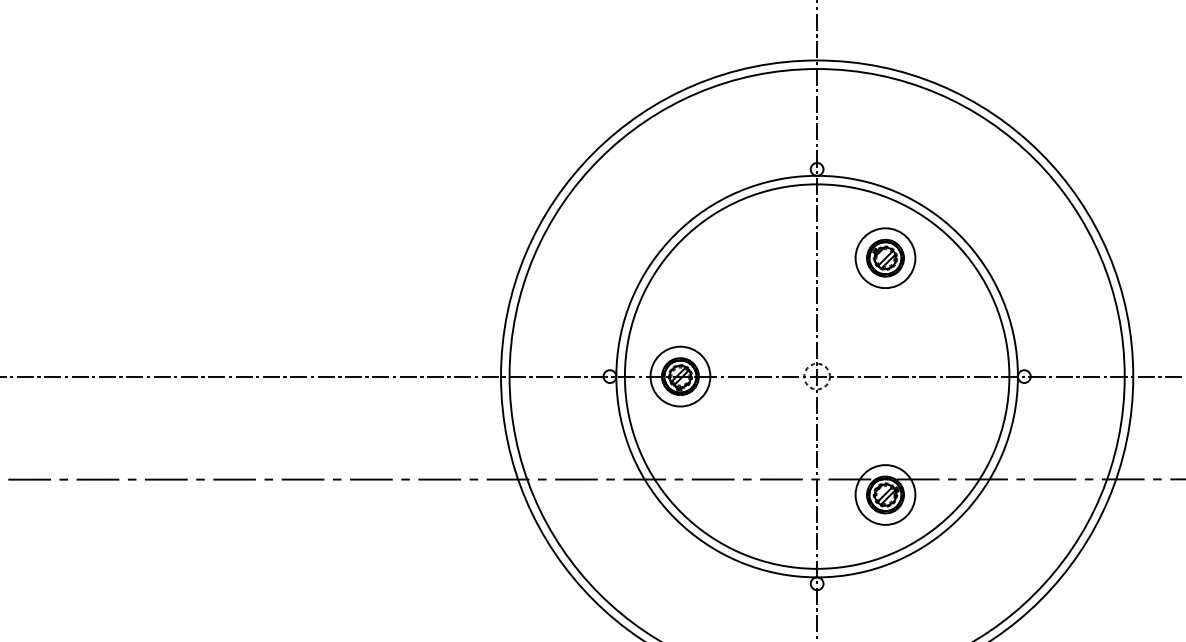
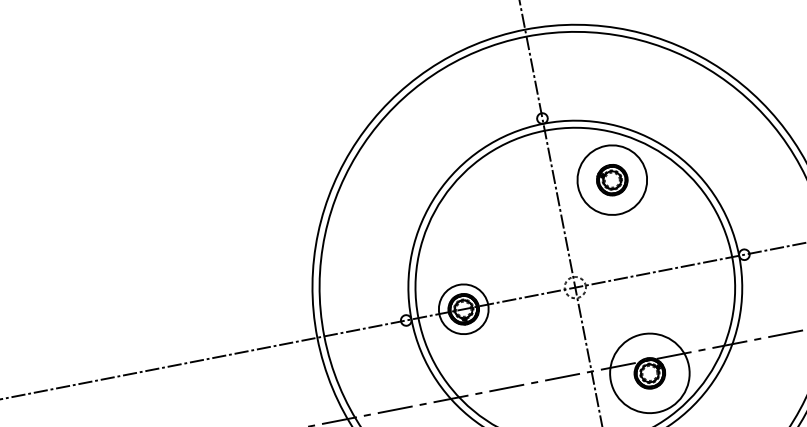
hatch: (884, 257) -> (611, 179), removed
circle: (885, 258) -> (612, 180), size x1.4
hatch: (680, 376) -> (463, 309), removed
circle: (885, 494) -> (649, 372), size x1.6
hatch: (885, 494) -> (649, 372), removed

